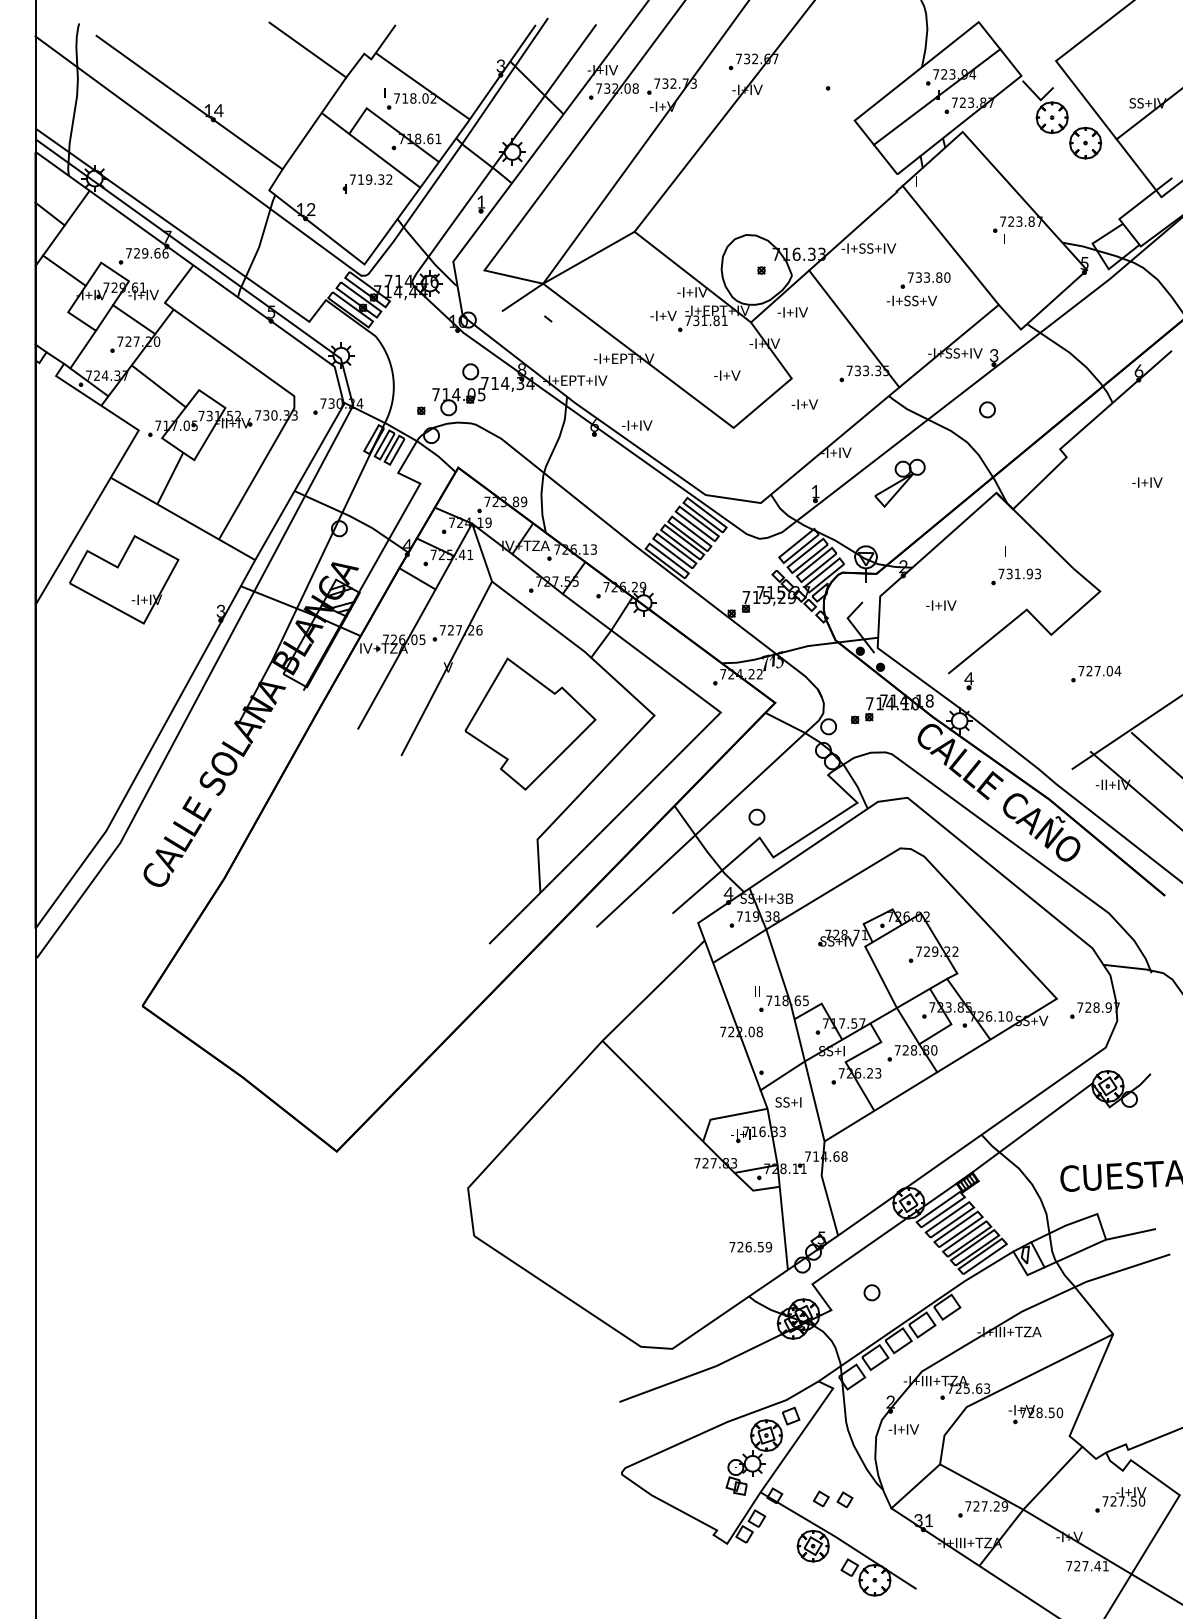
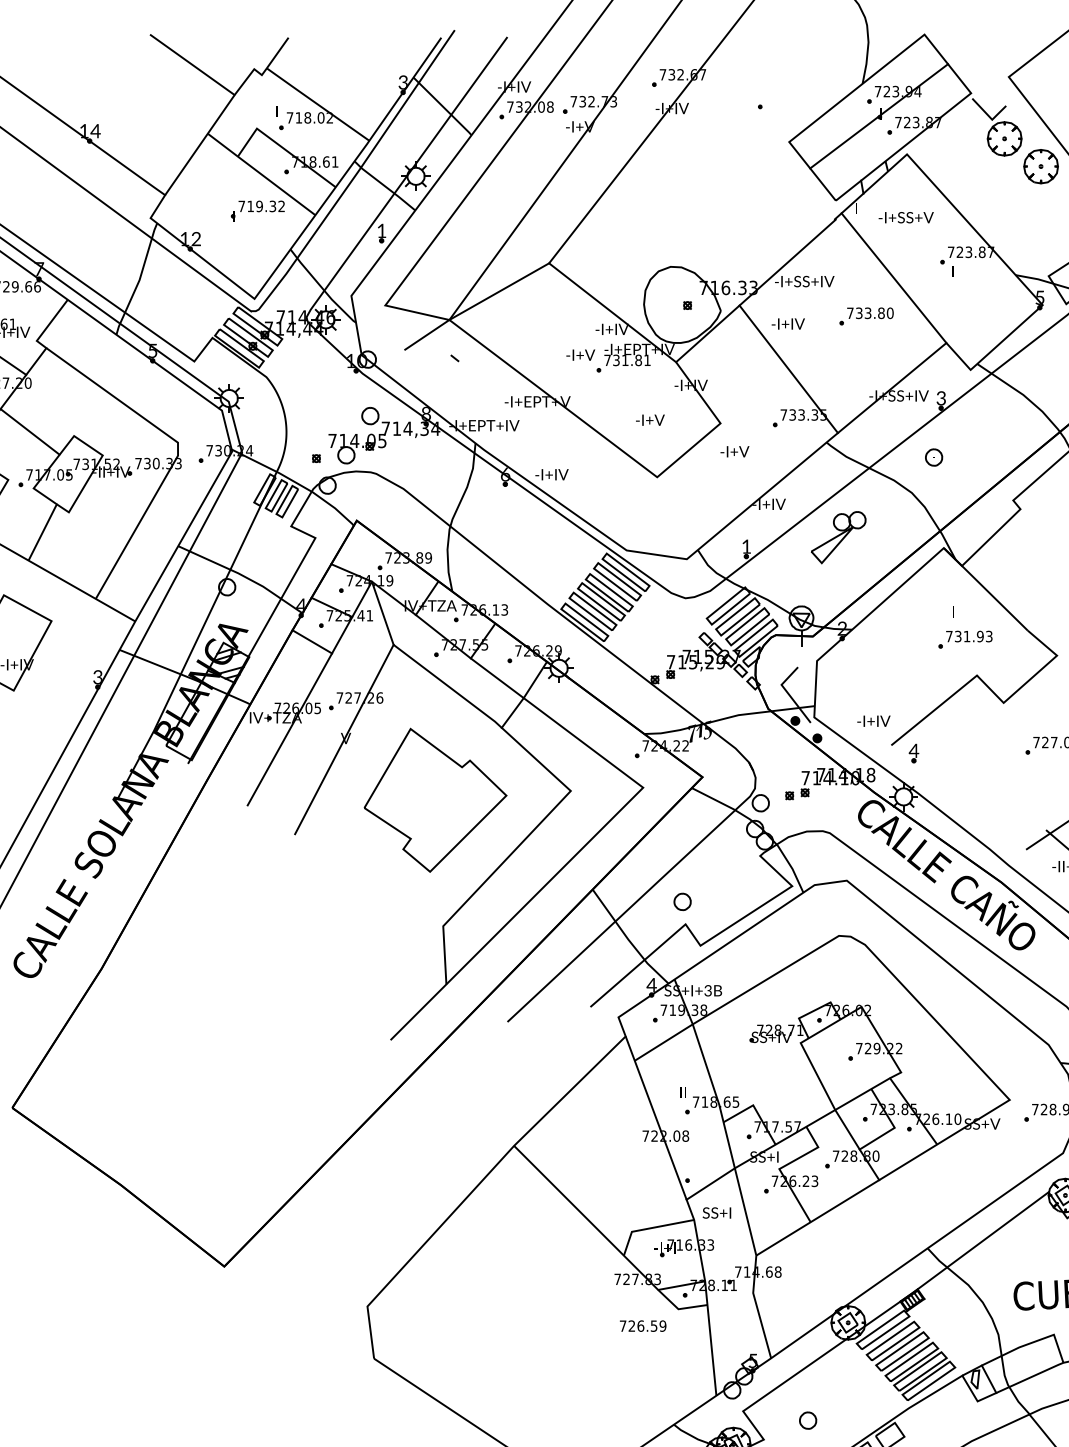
text: (911, 300) -> (905, 217), moved
text: (792, 312) -> (787, 324), moved
text: (941, 605) -> (874, 721), moved
text: (750, 1246) -> (642, 1325), moved

